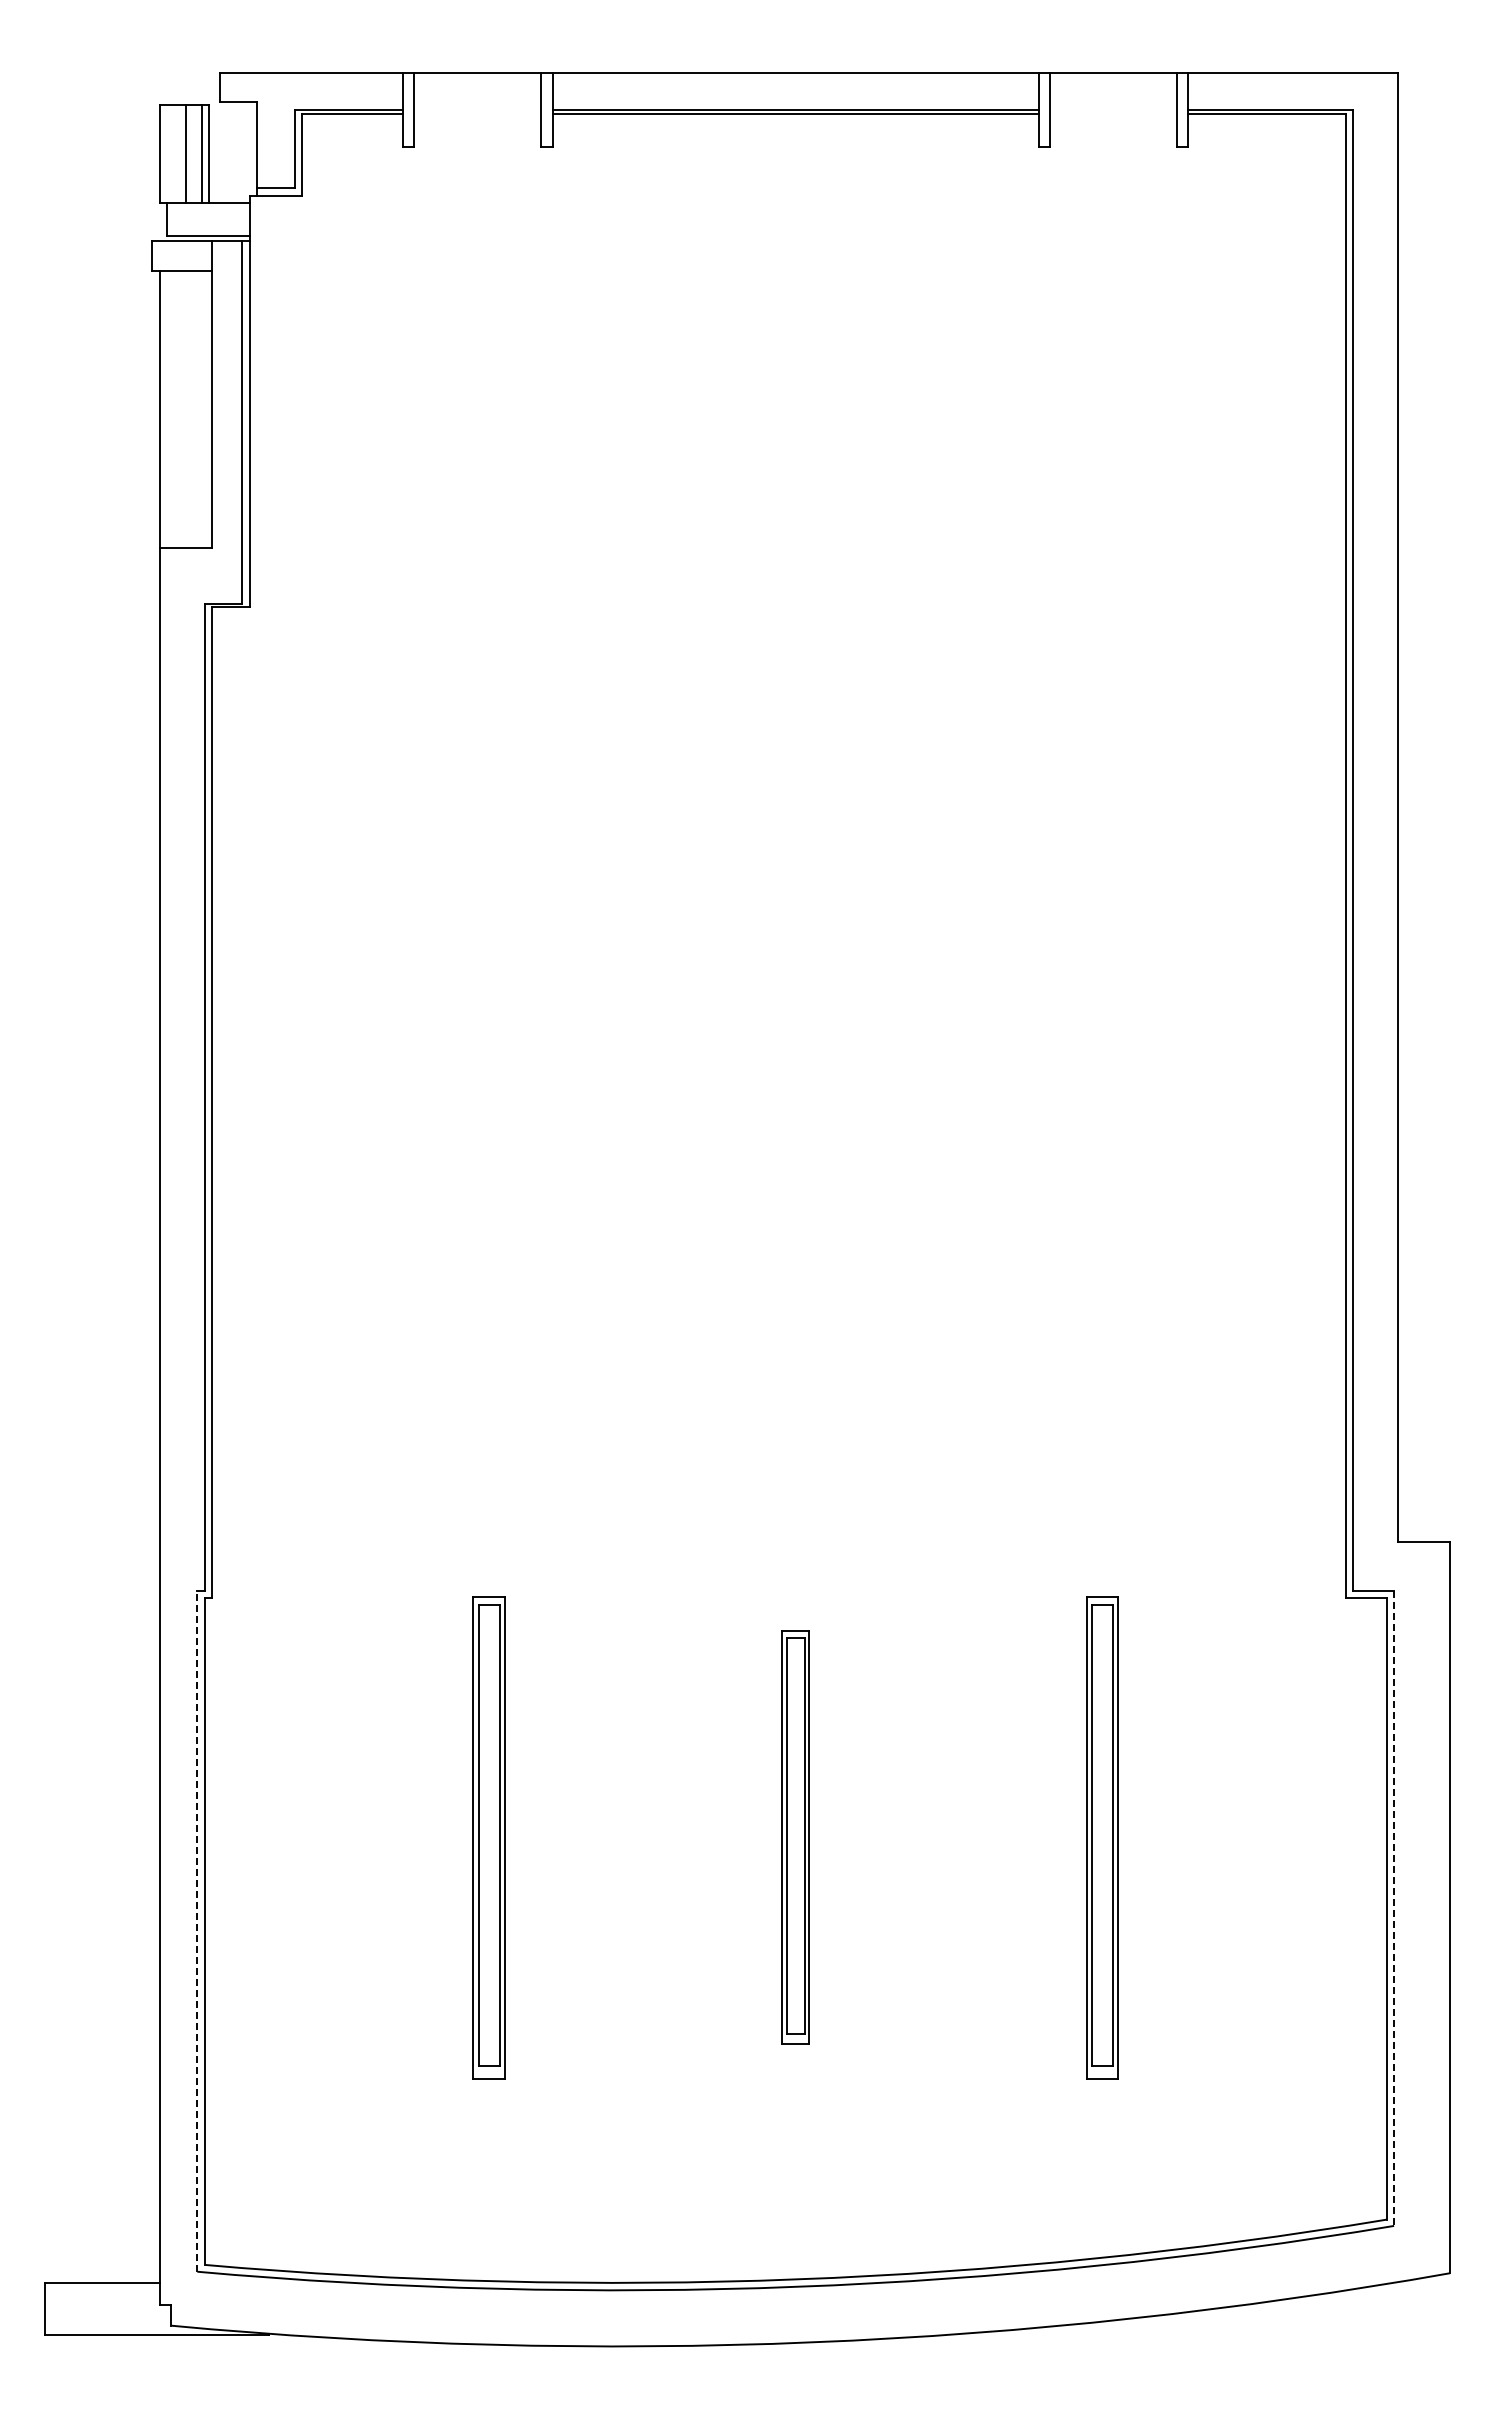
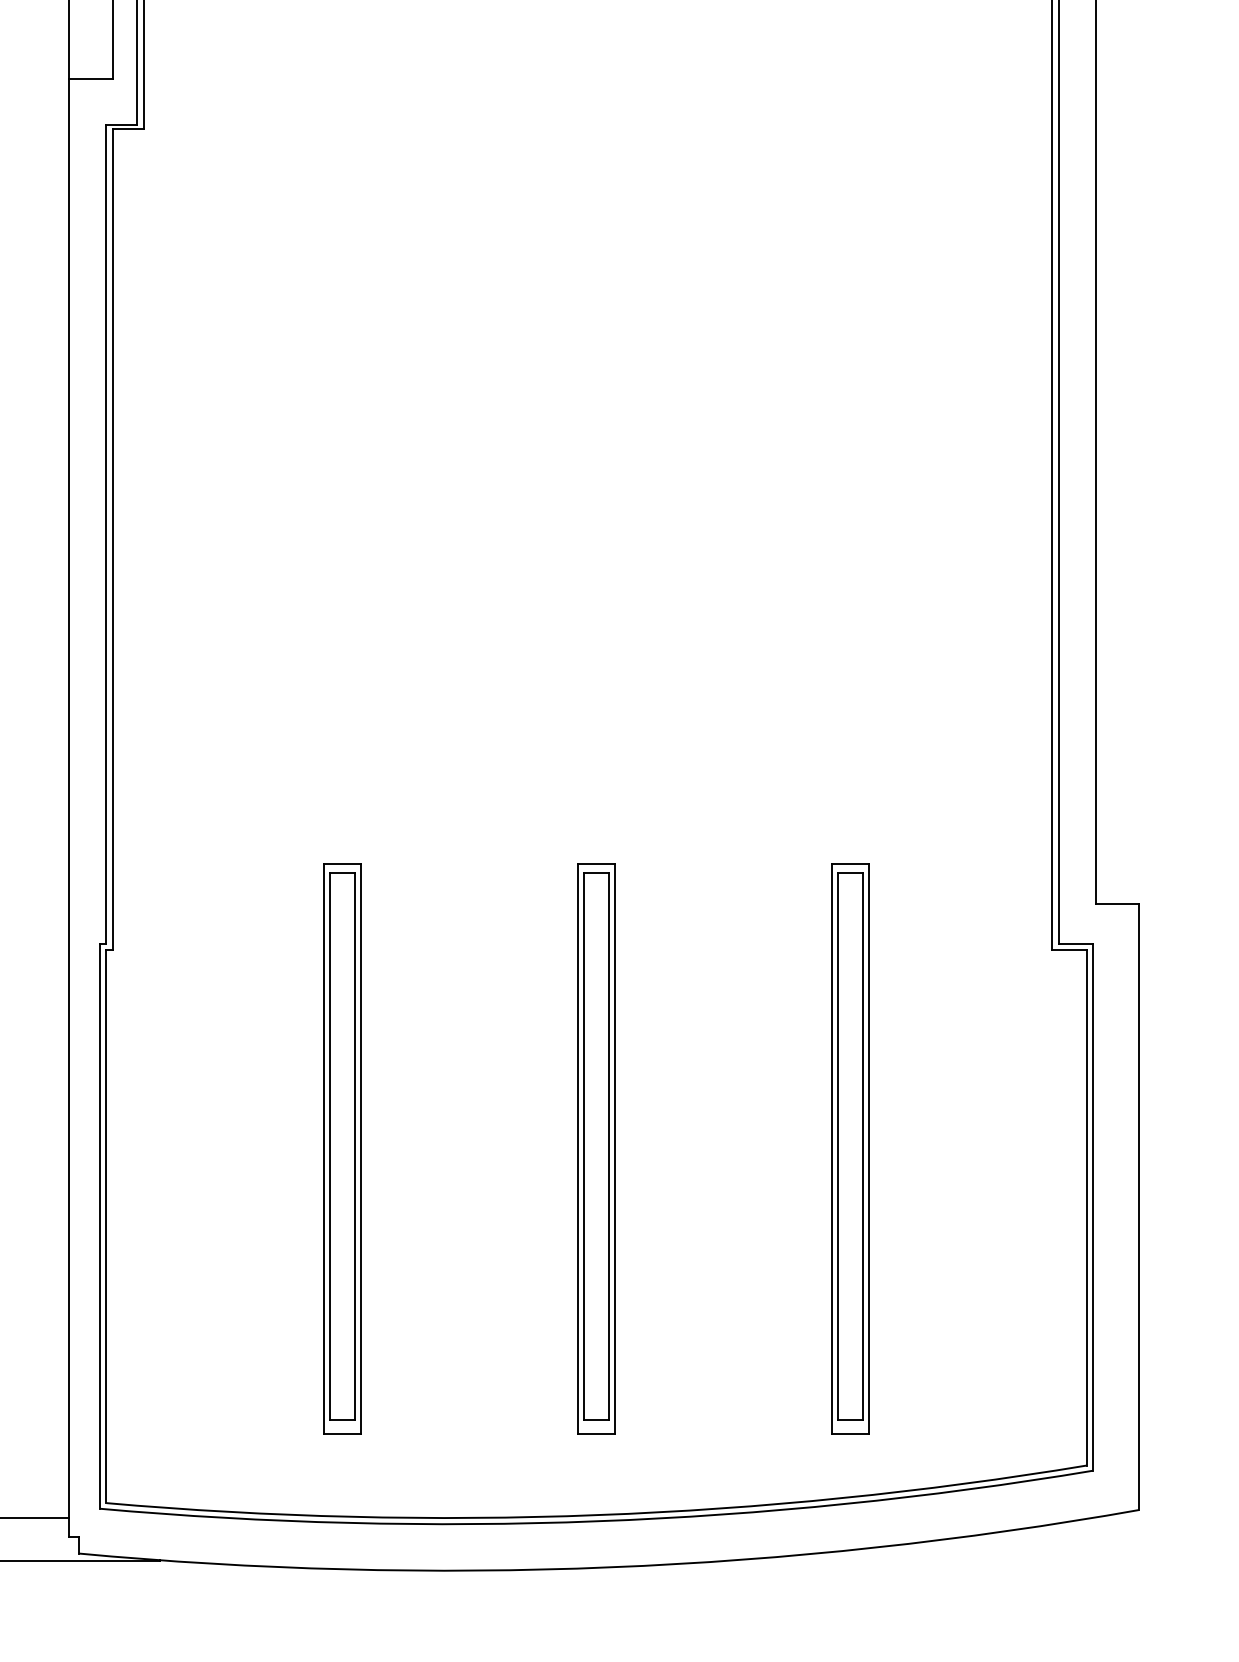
part: (488, 1837) -> (341, 1148), size x1.43
part: (795, 1837) -> (596, 1148), size x1.67
part: (1102, 1837) -> (850, 1148), size x1.43
line: (1394, 1908) -> (1093, 1207), dashed -> solid
line: (197, 1930) -> (100, 1225), dashed -> solid

